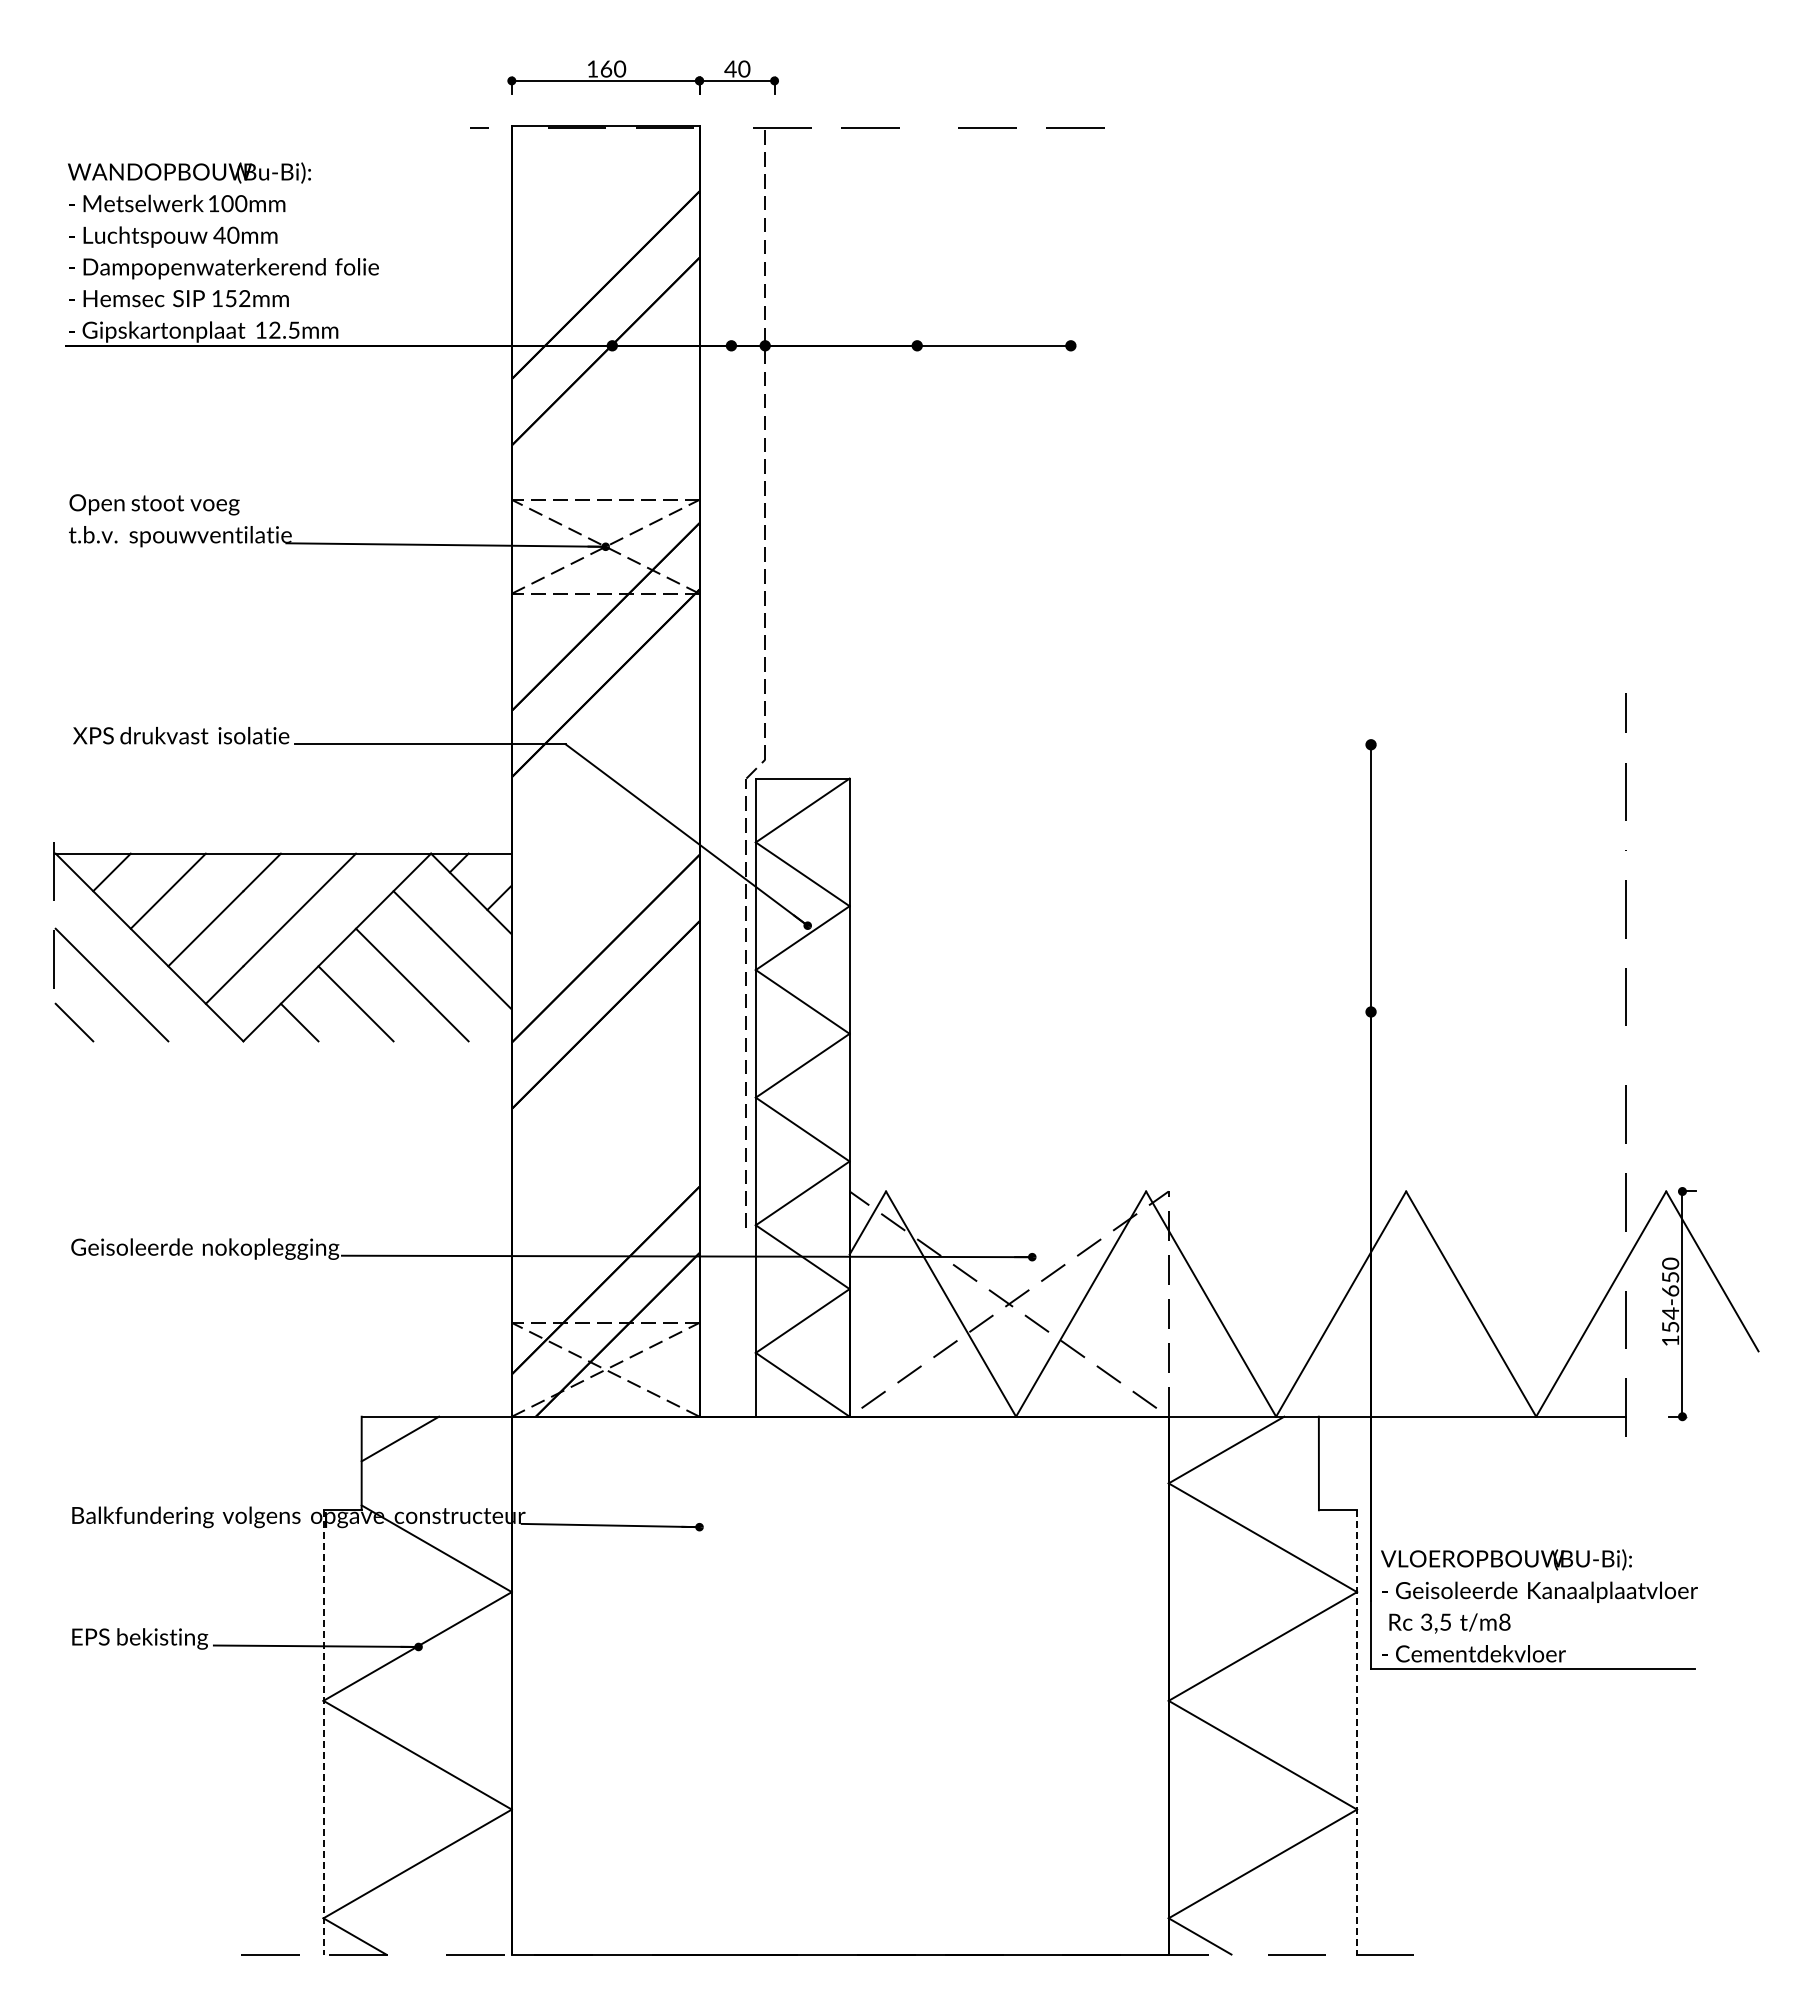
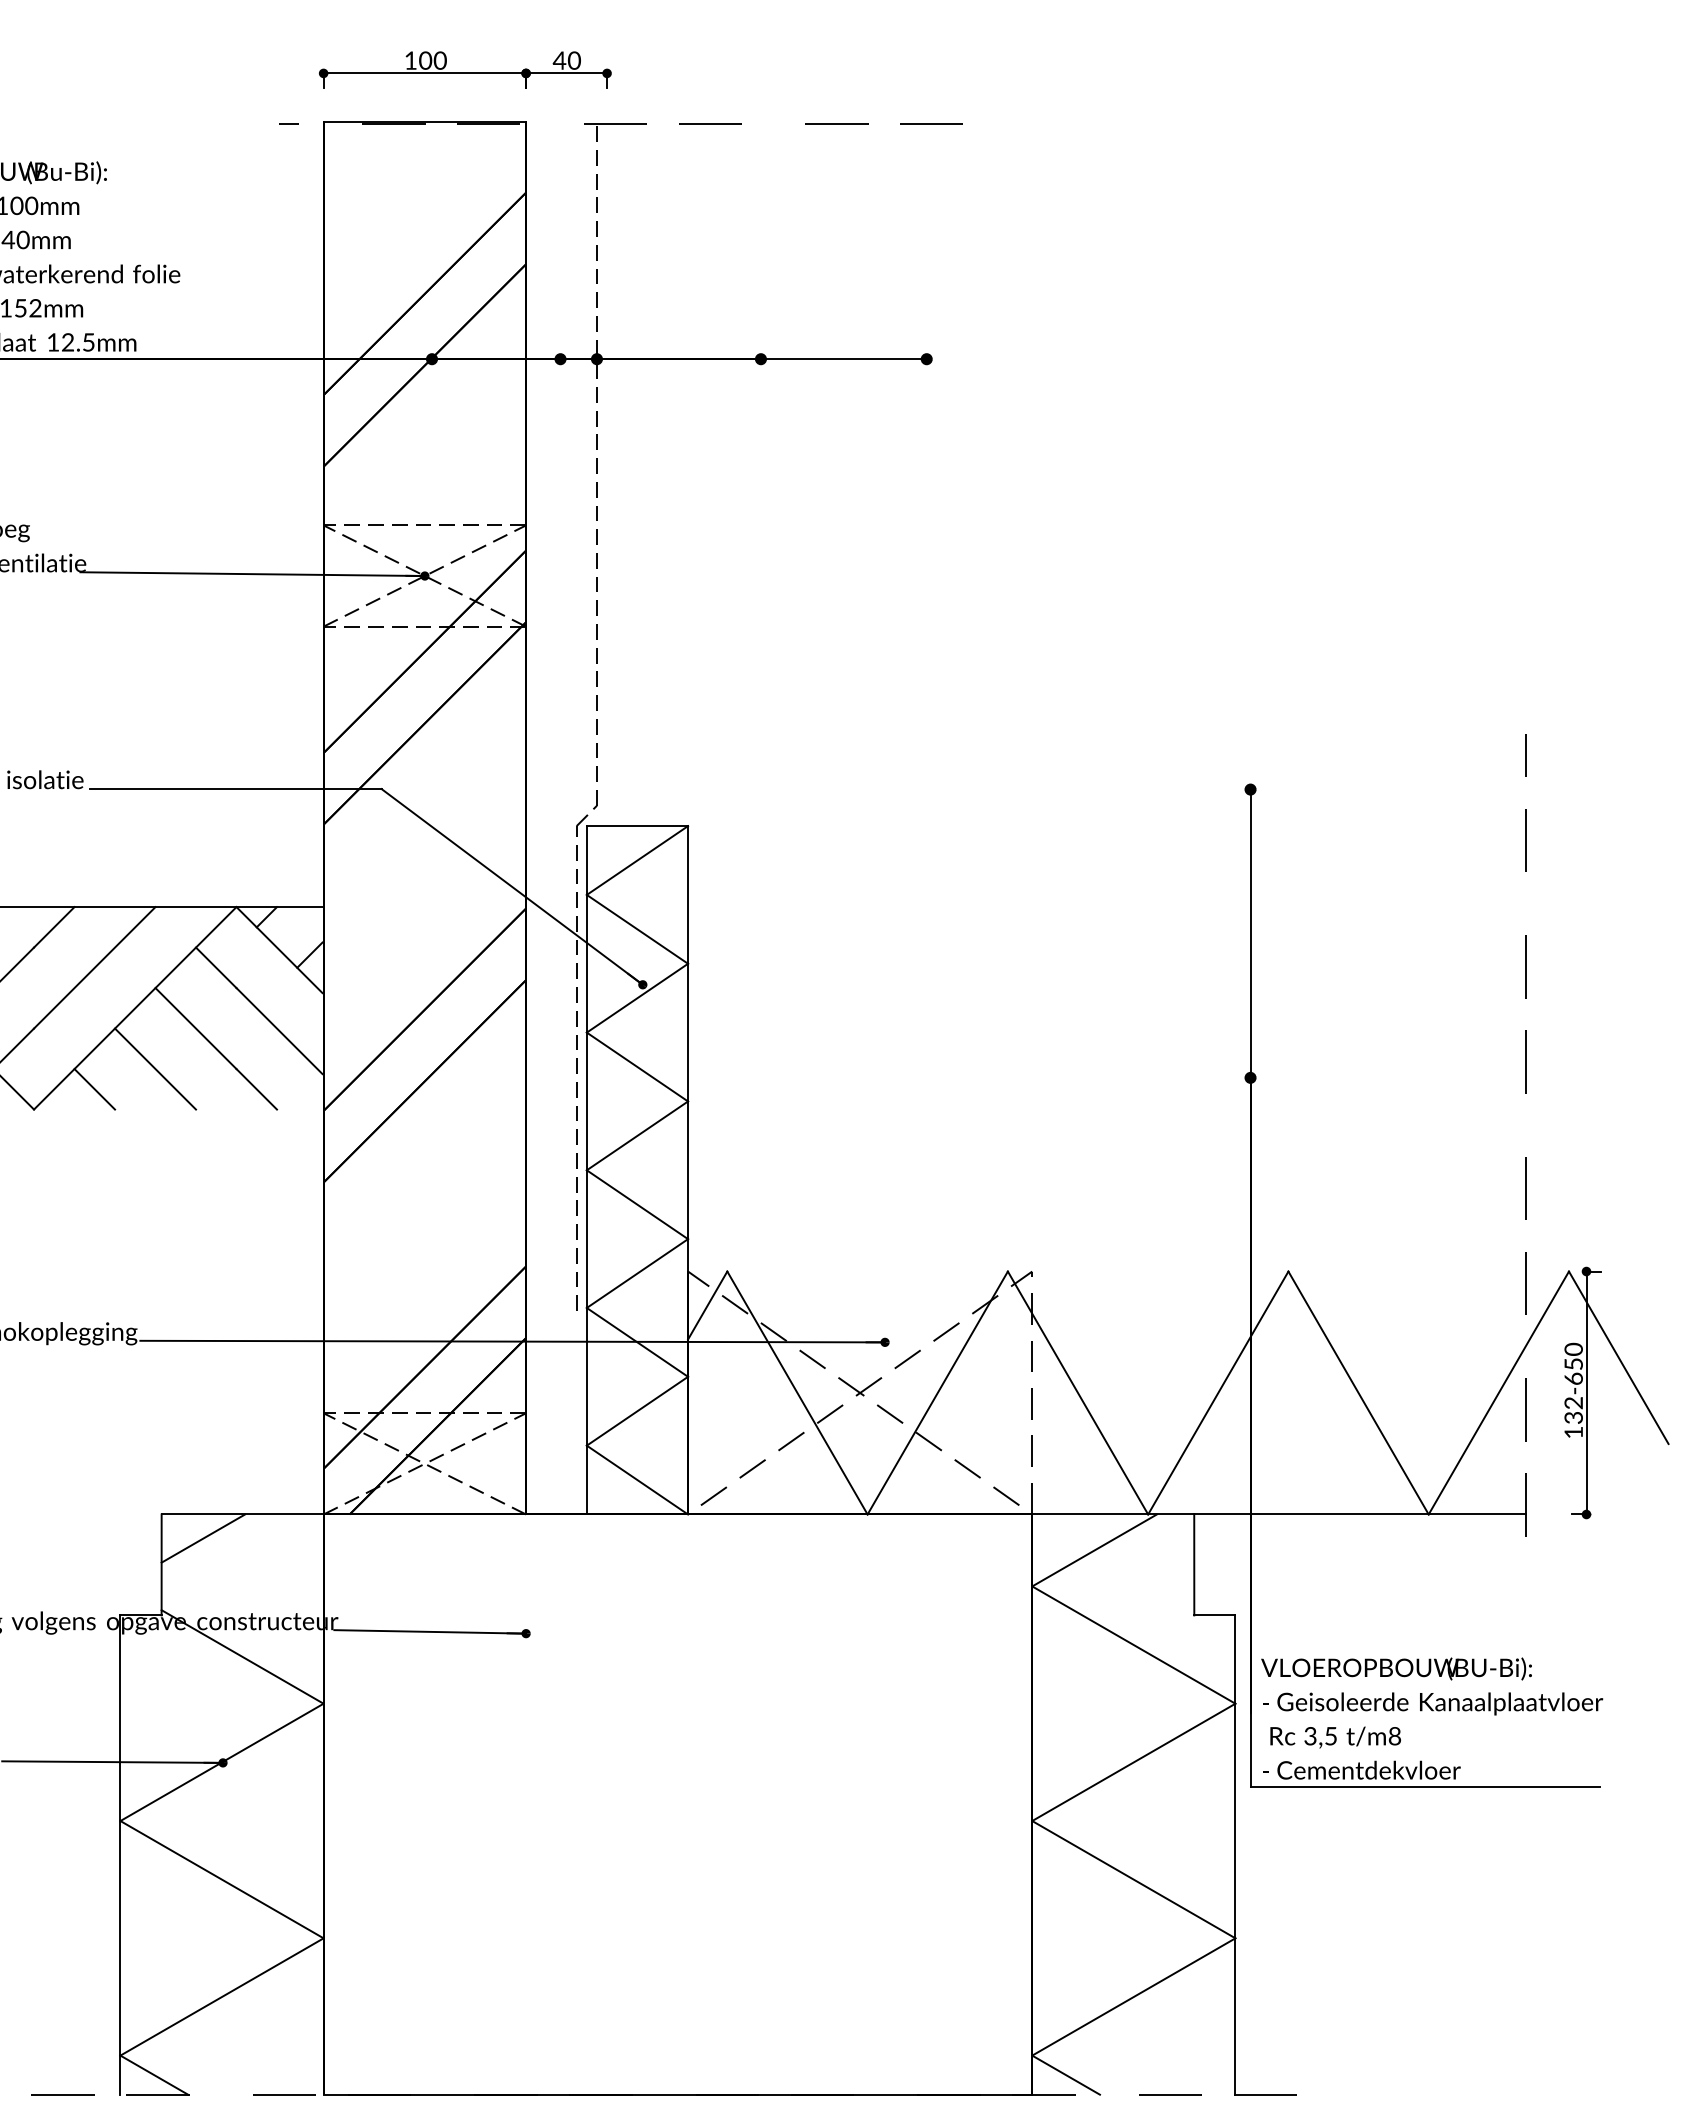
text: (606, 68) -> (425, 60), 160 -> 100
text: (1670, 1319) -> (1573, 1409), 154-650 -> 132-650
line: (323, 1732) -> (120, 1855), dashed -> solid
line: (1357, 1732) -> (1235, 1855), dashed -> solid

